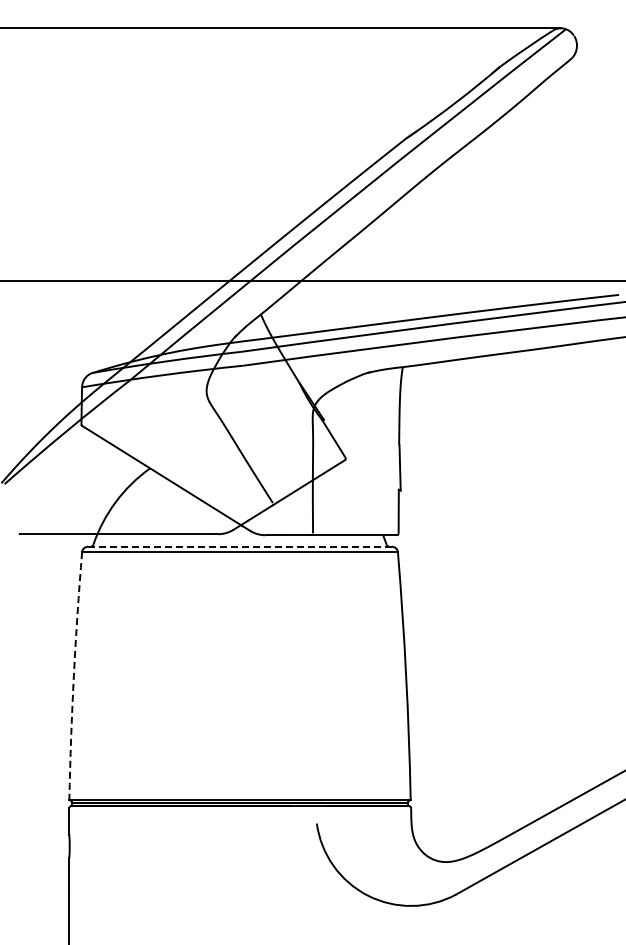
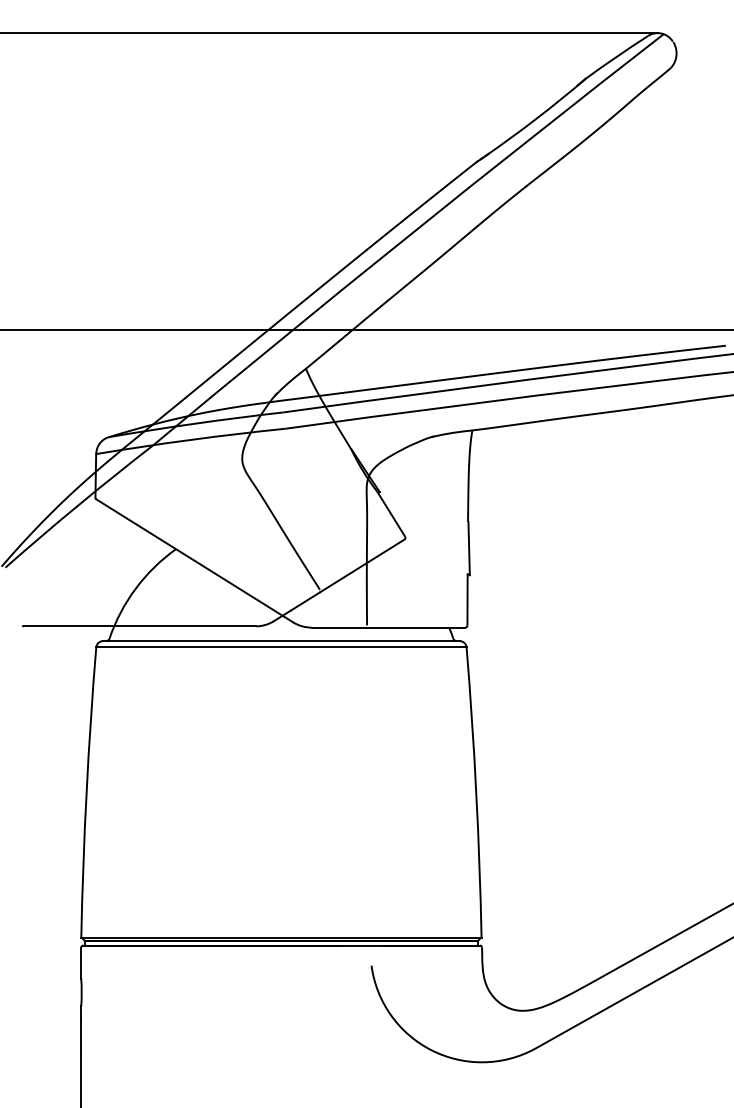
line: (239, 546) -> (280, 640), dashed -> solid
arc: (73, 675) -> (86, 792), dashed -> solid

